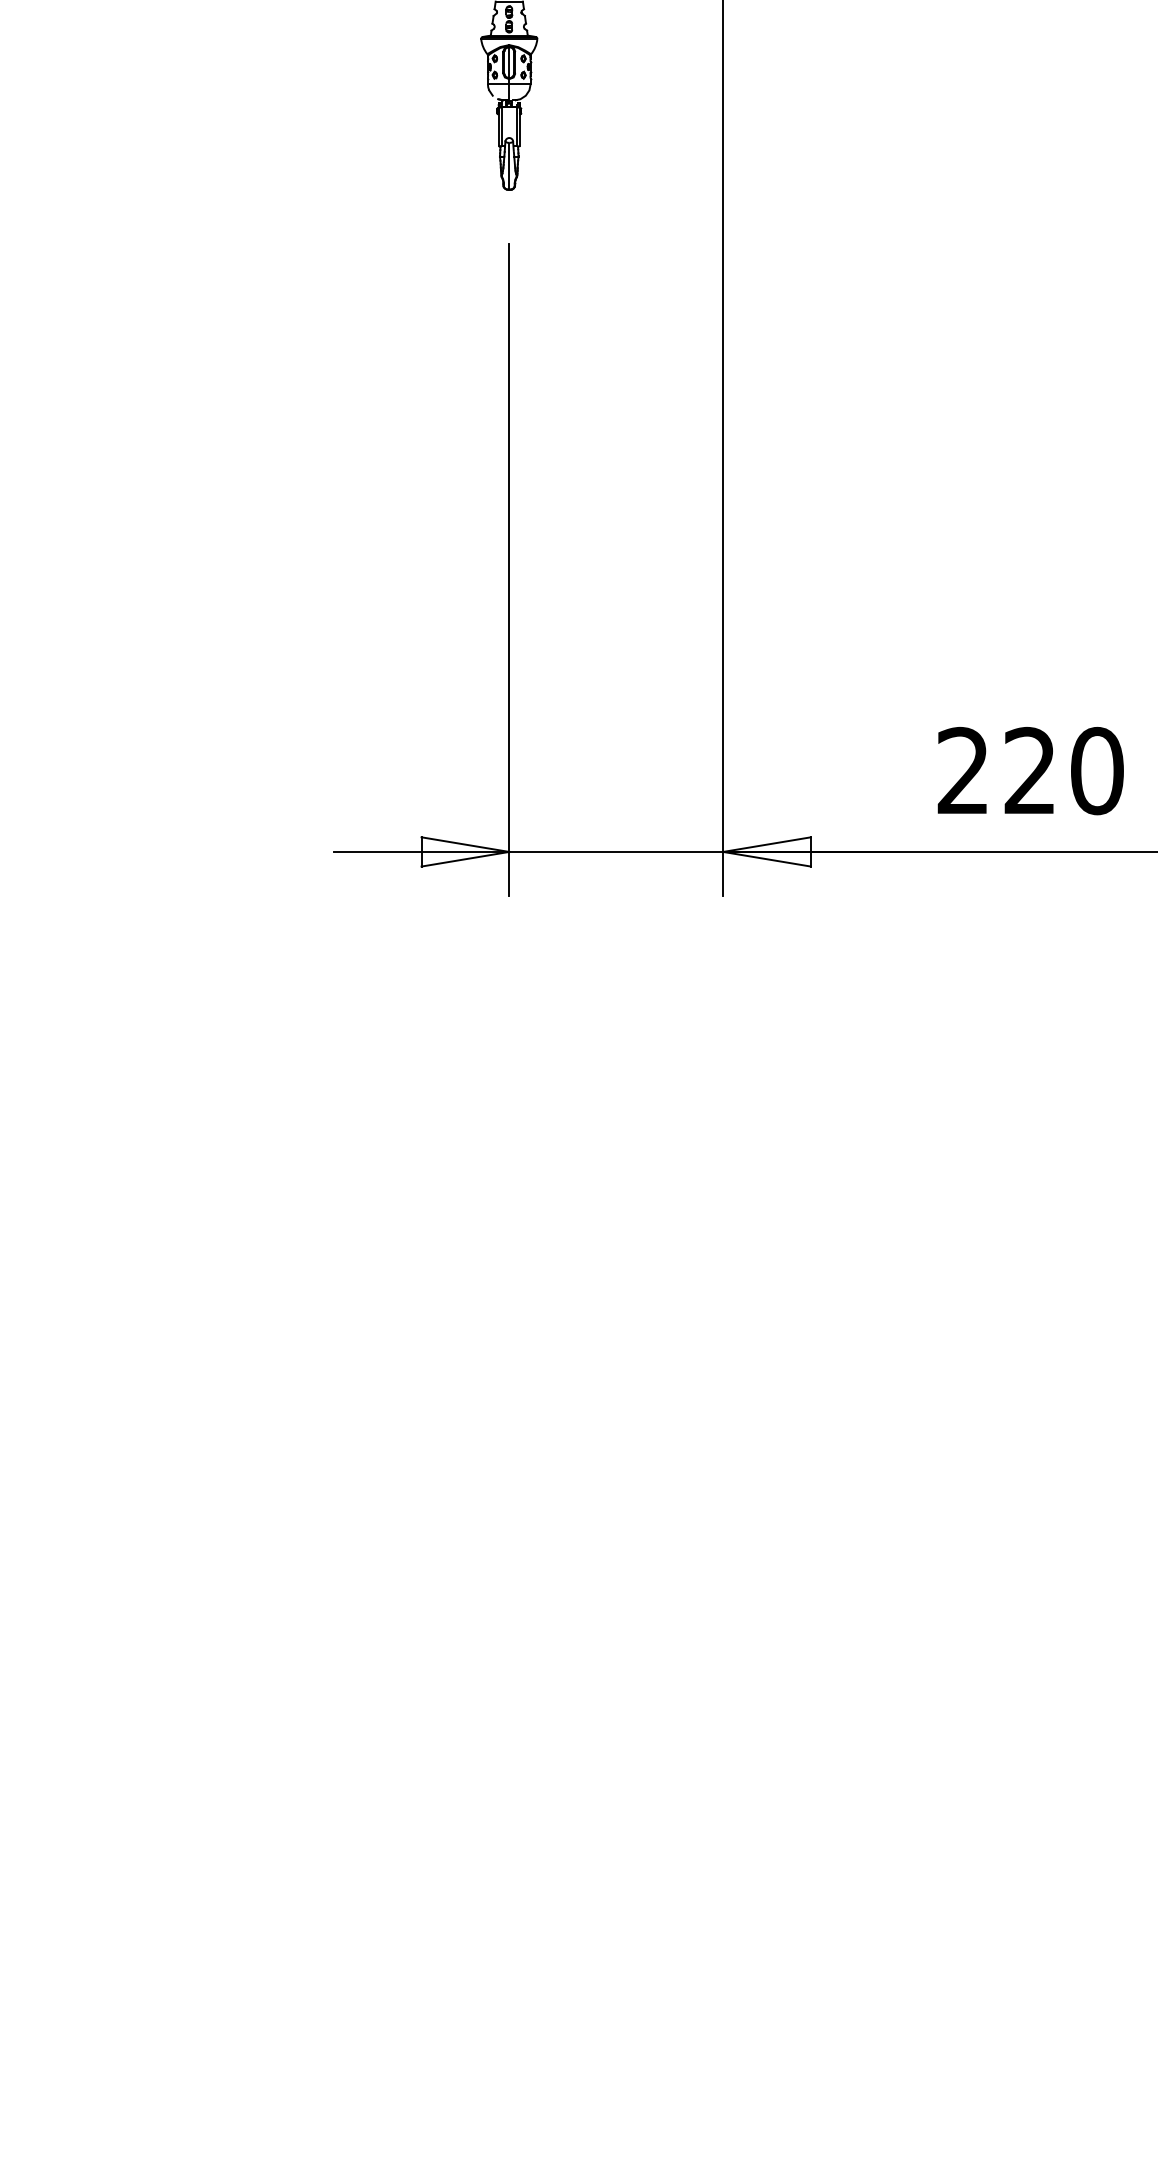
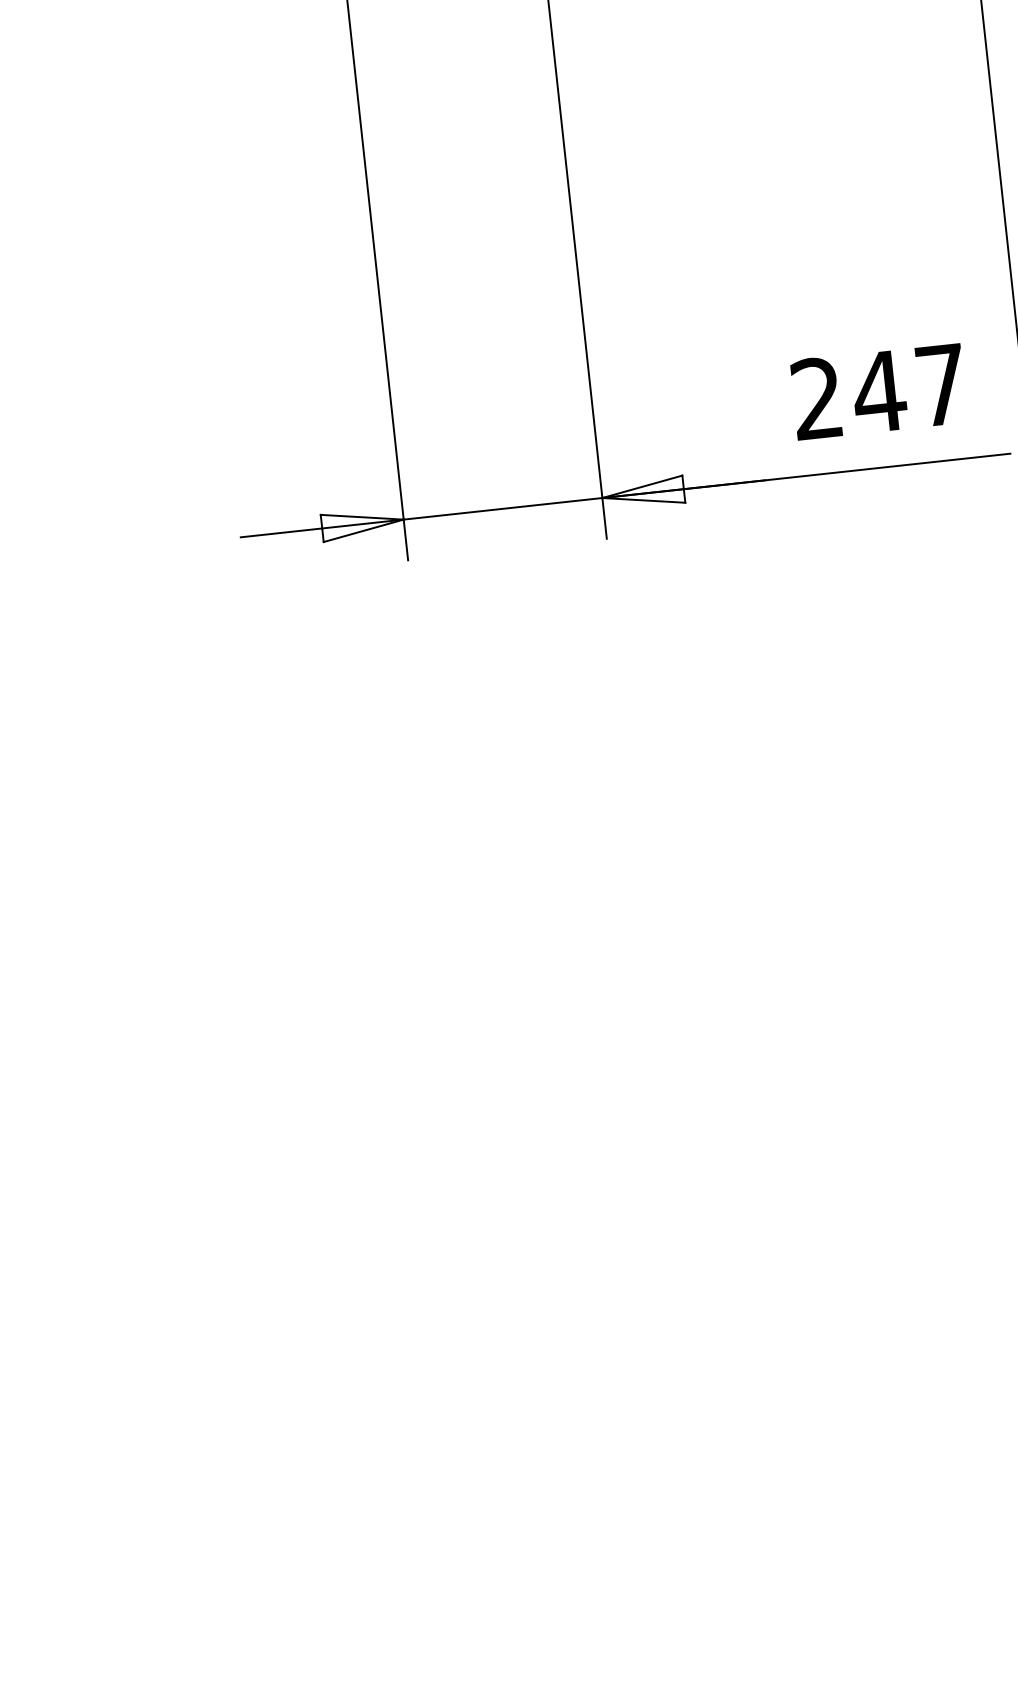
text: (1062, 770) -> (909, 388), 220 -> 247

